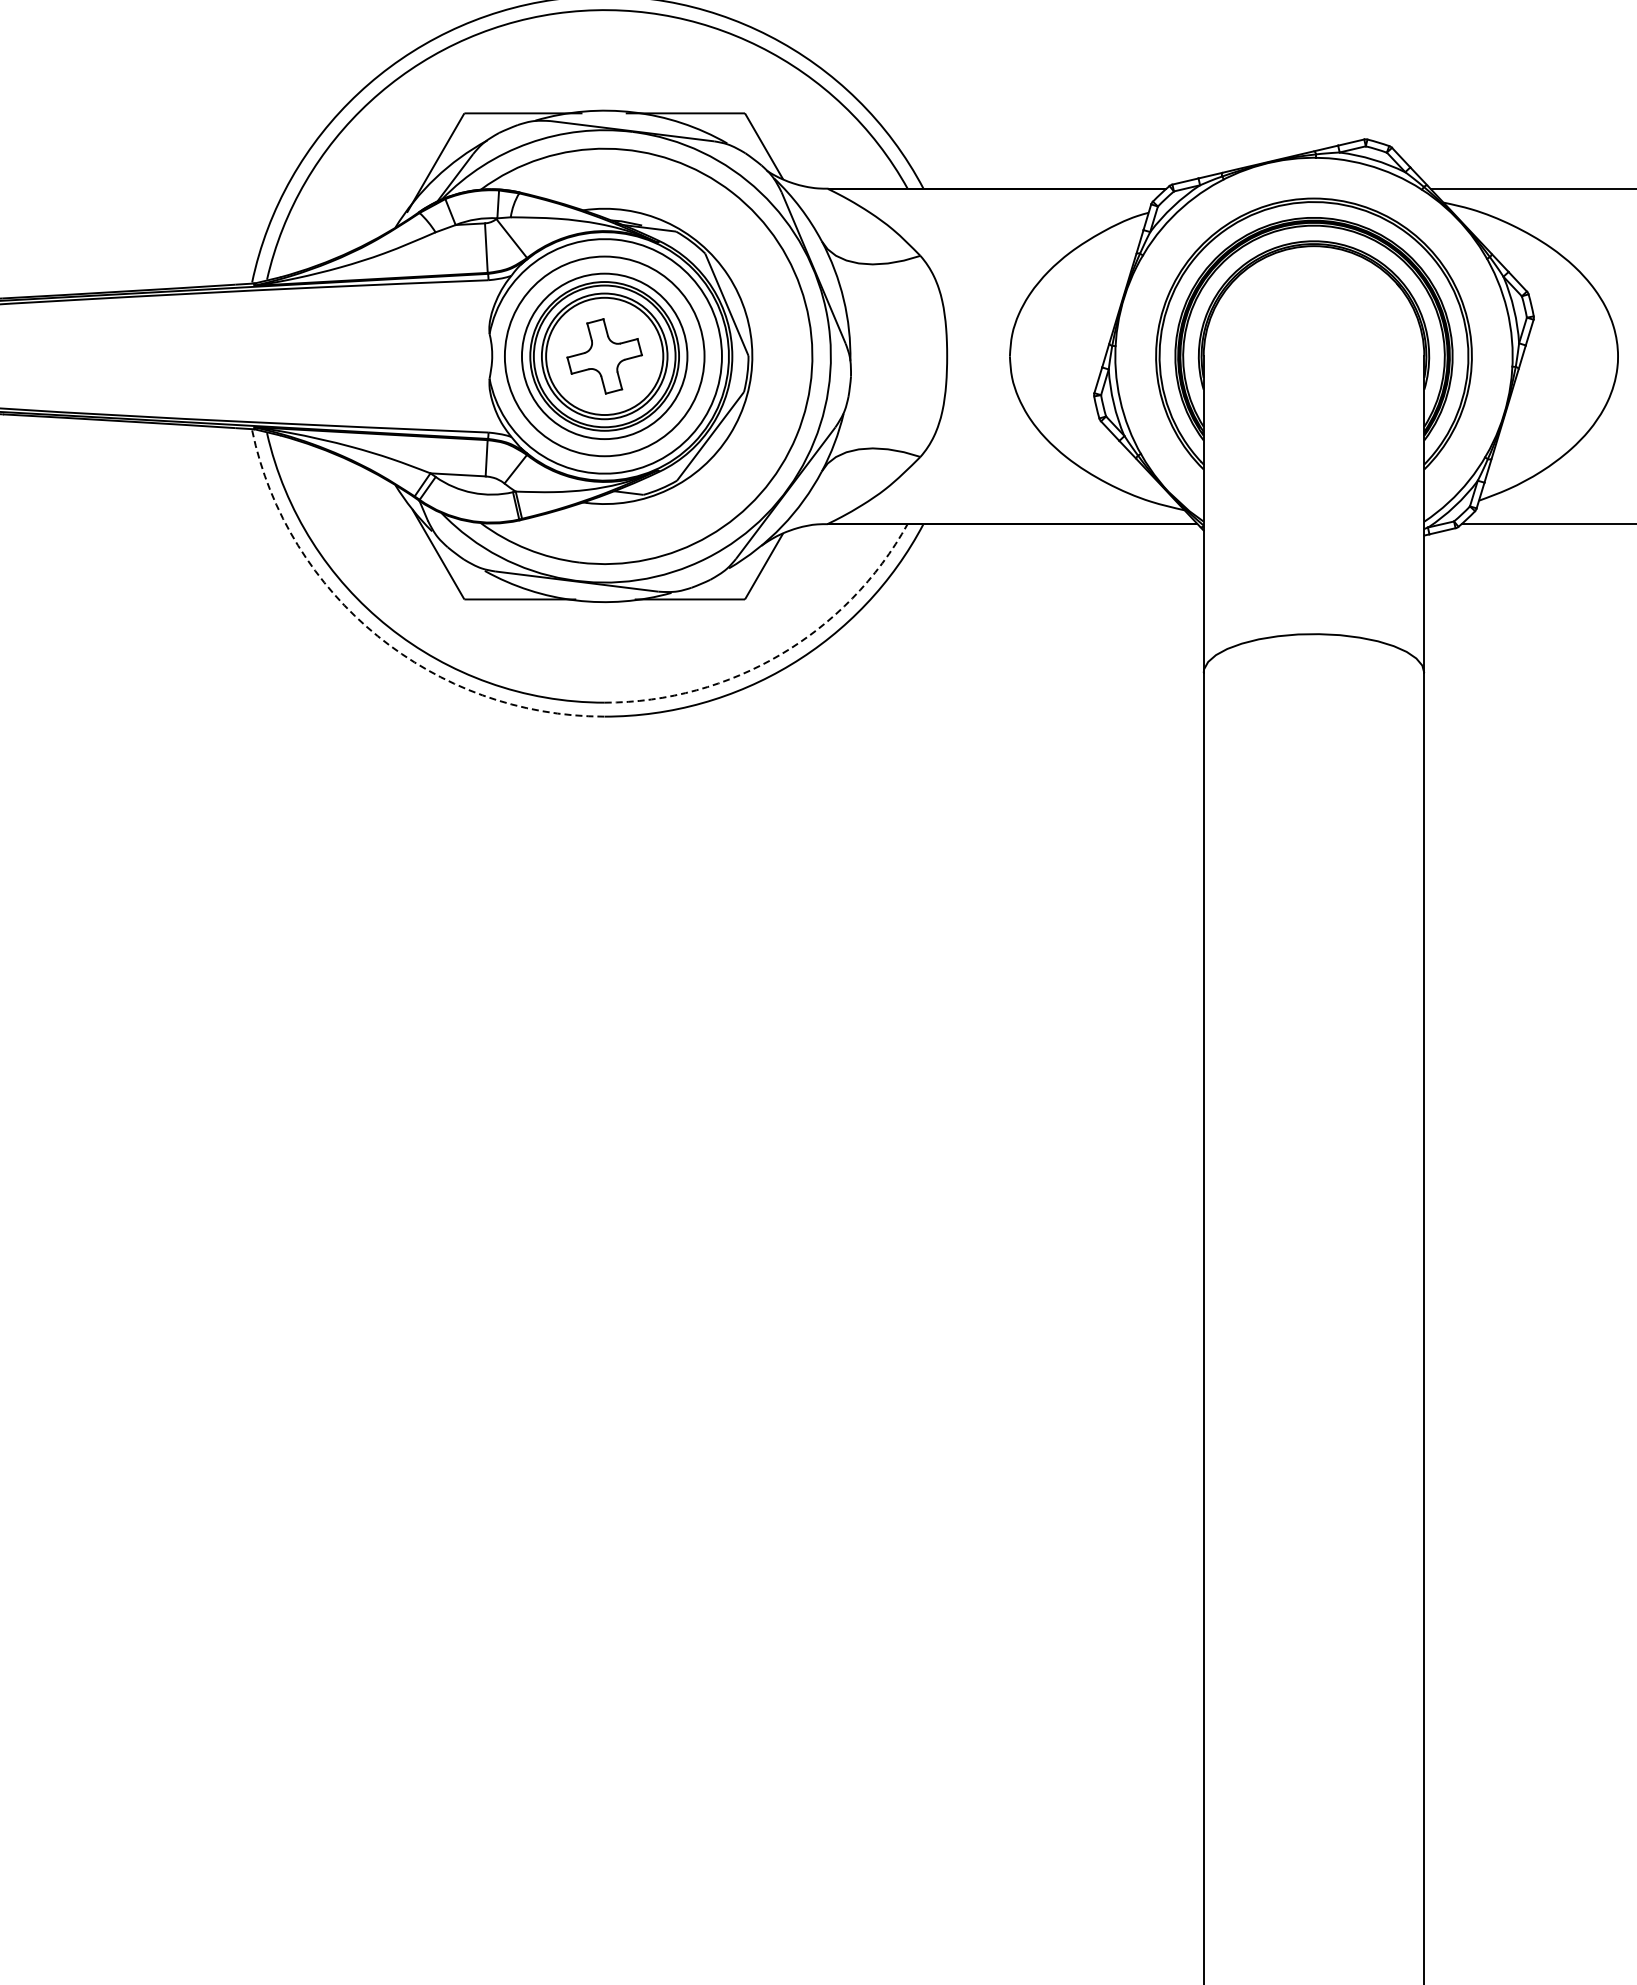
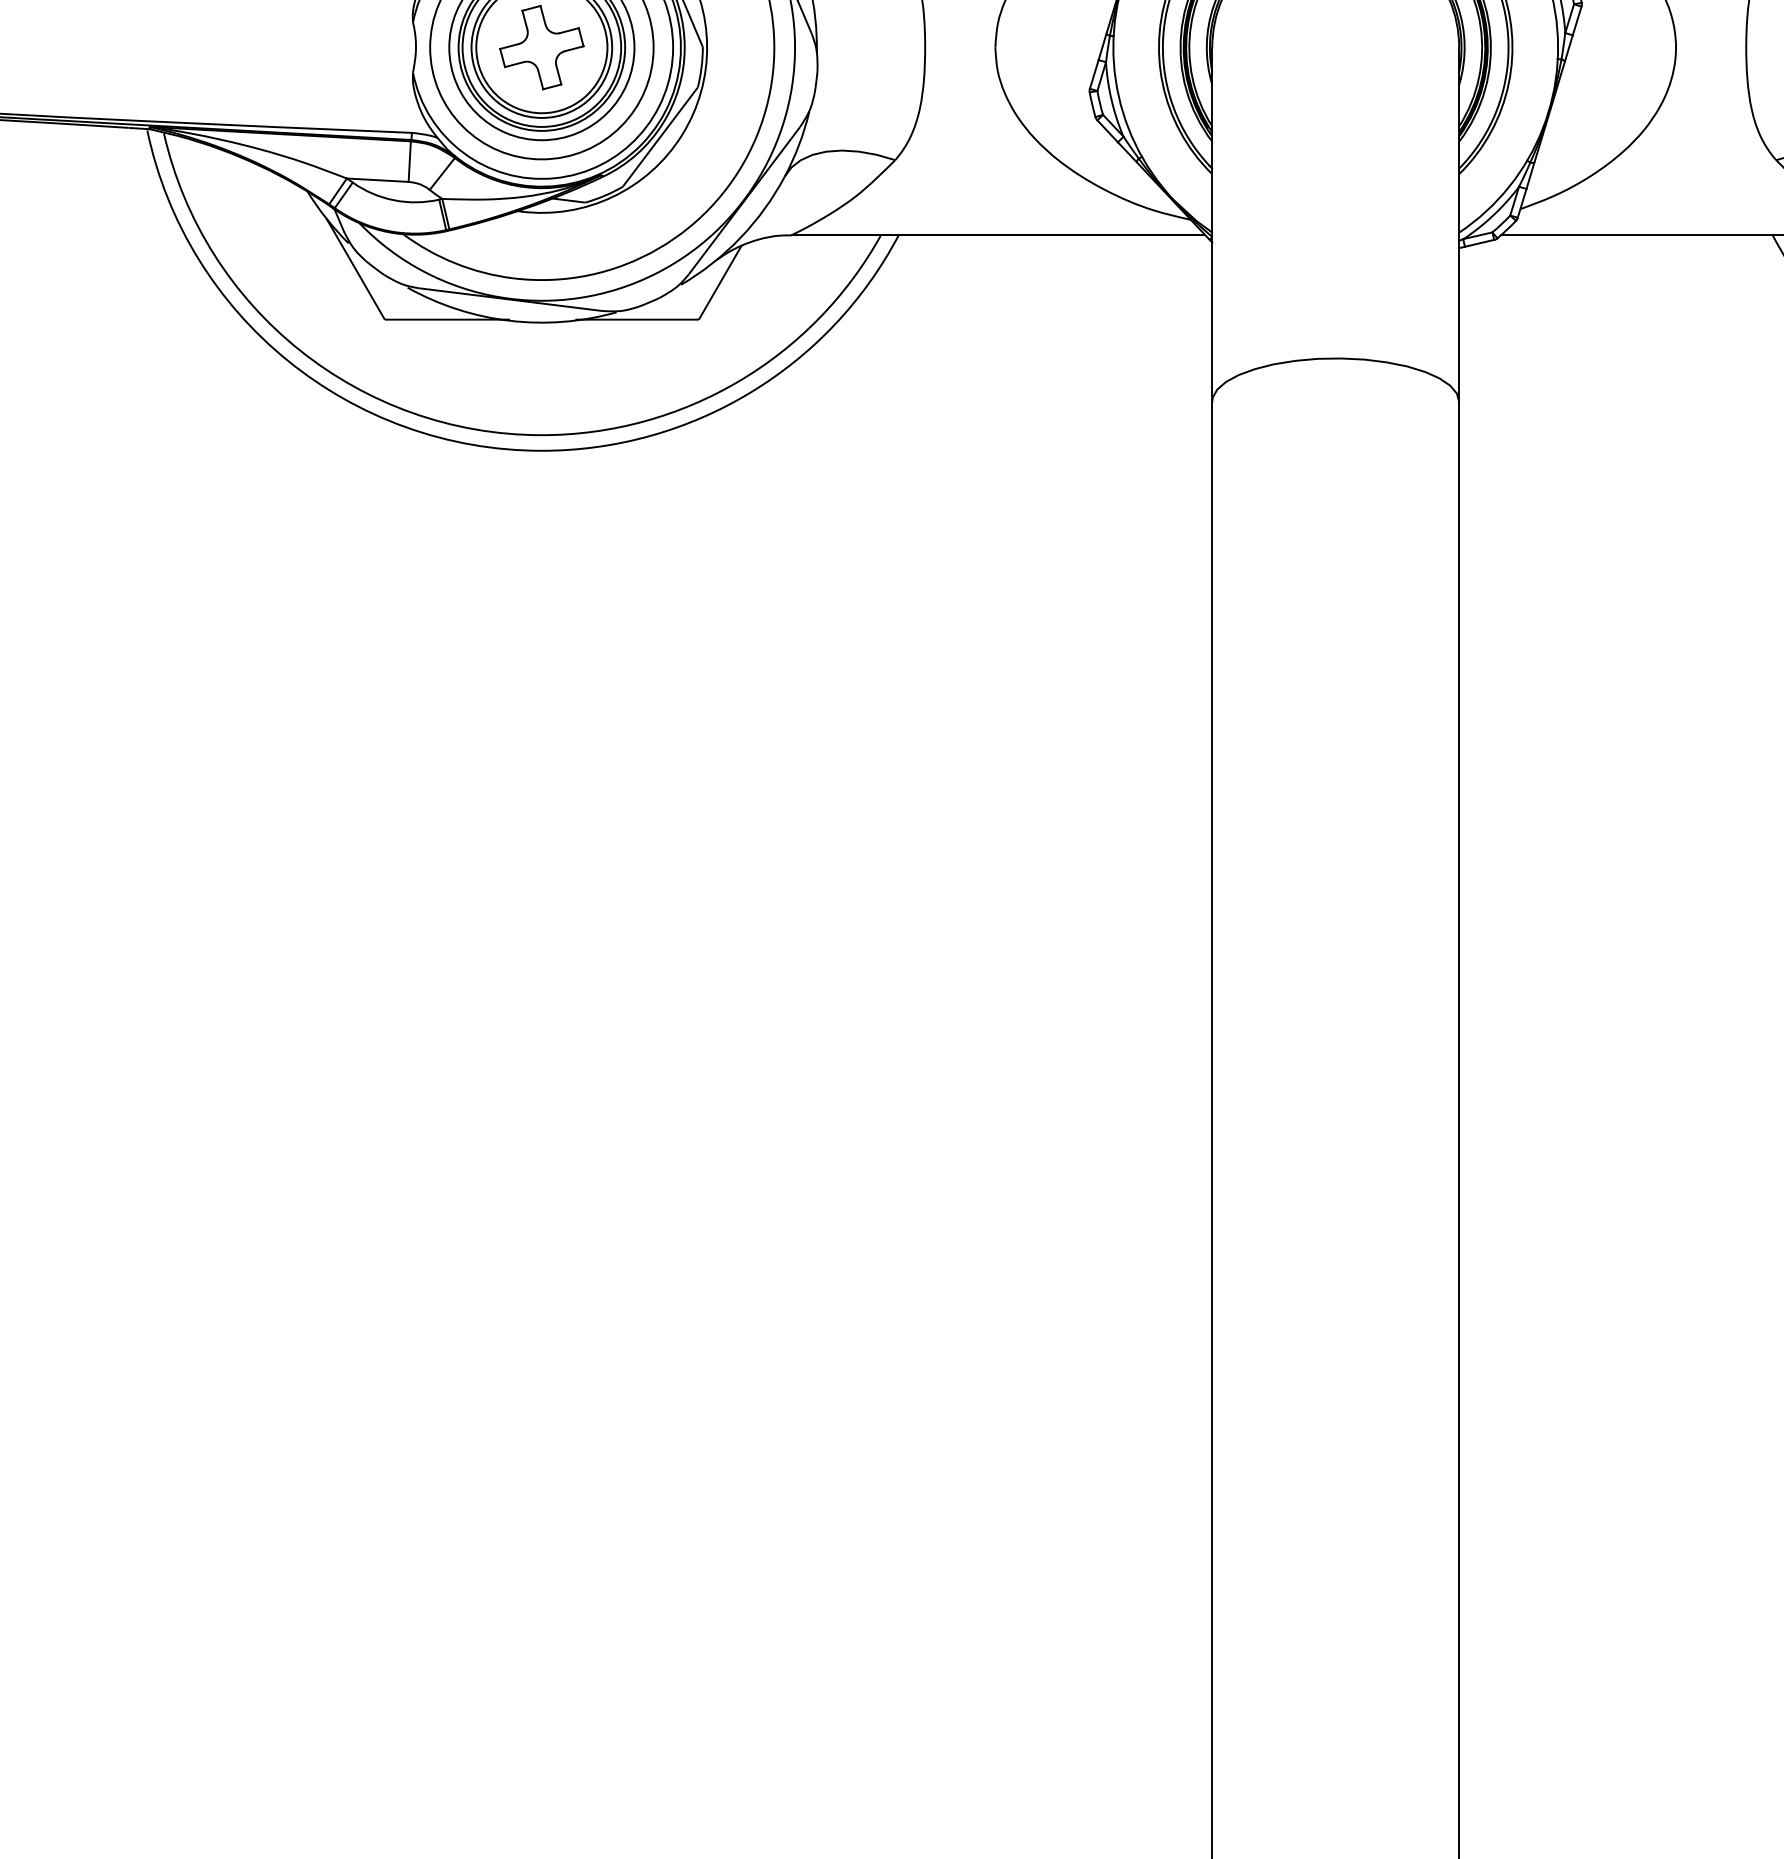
arc: (377, 636) -> (287, 361), dashed -> solid
arc: (780, 654) -> (738, 381), dashed -> solid

